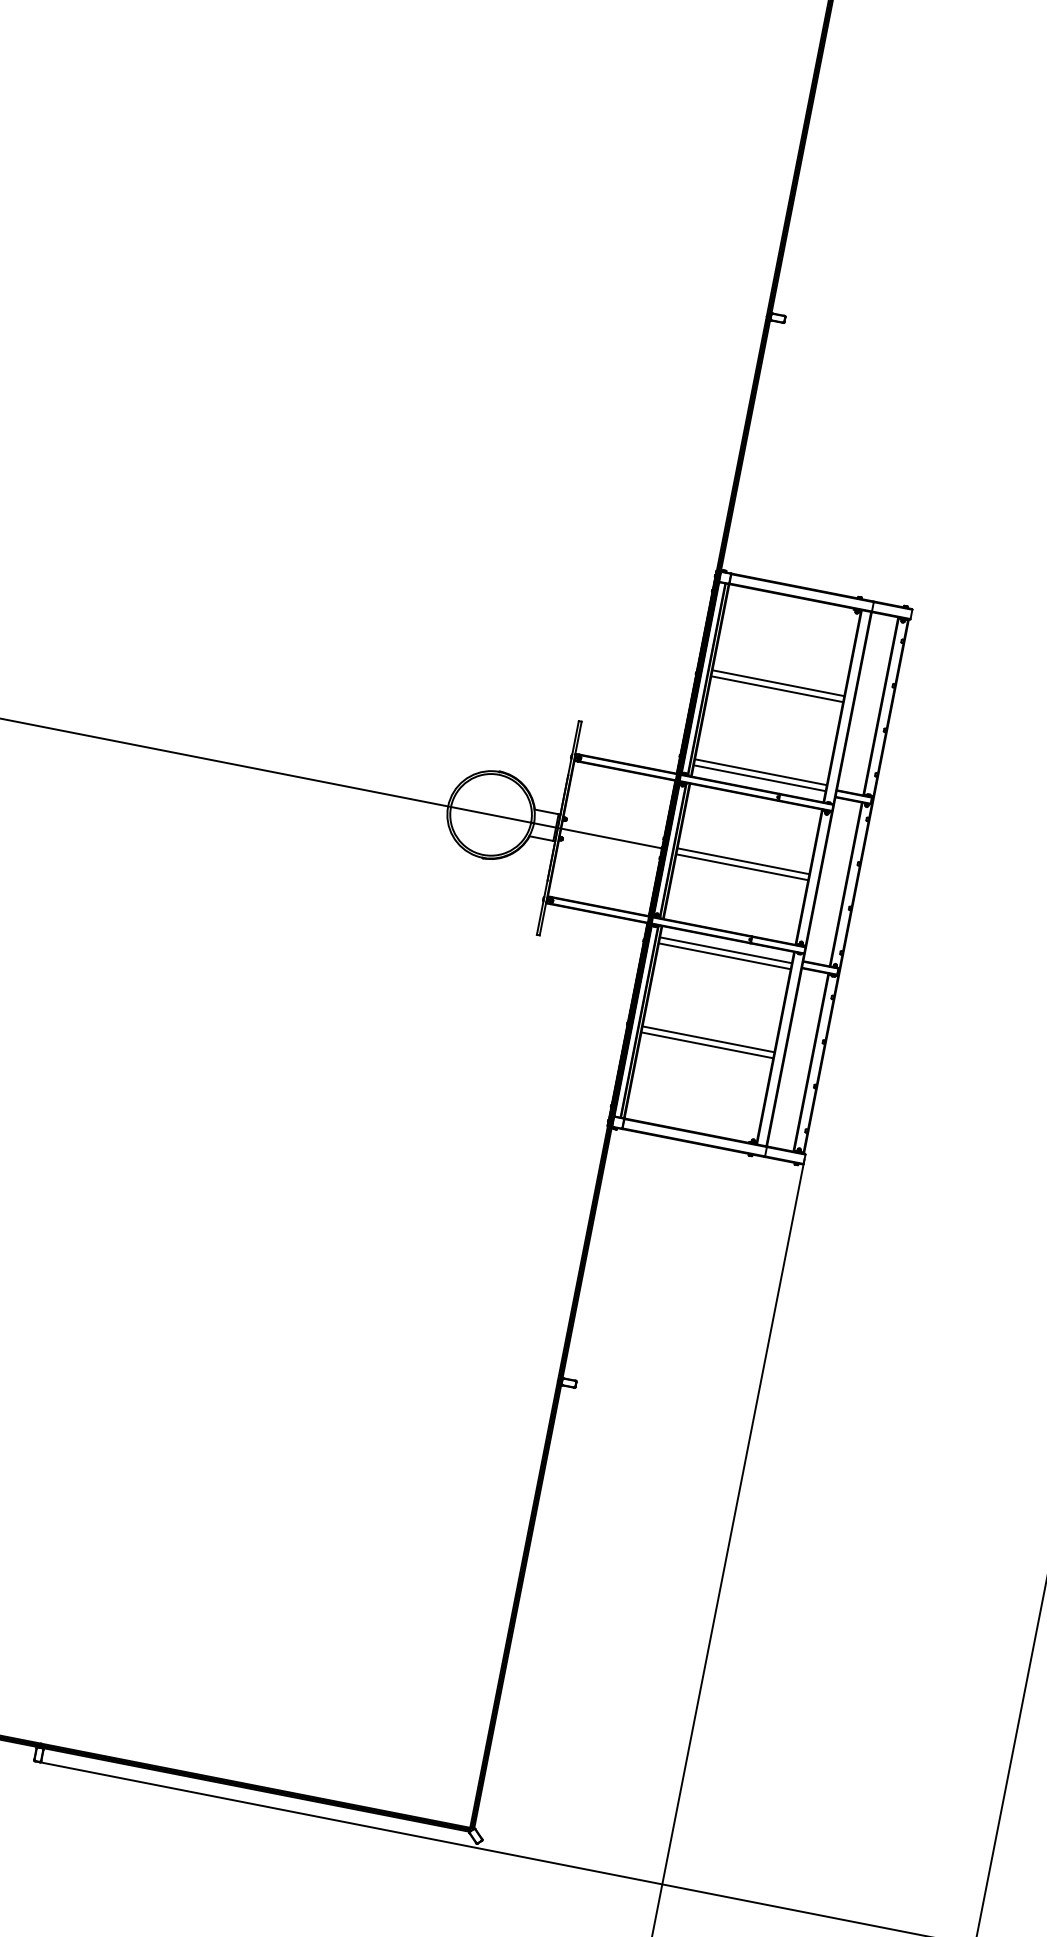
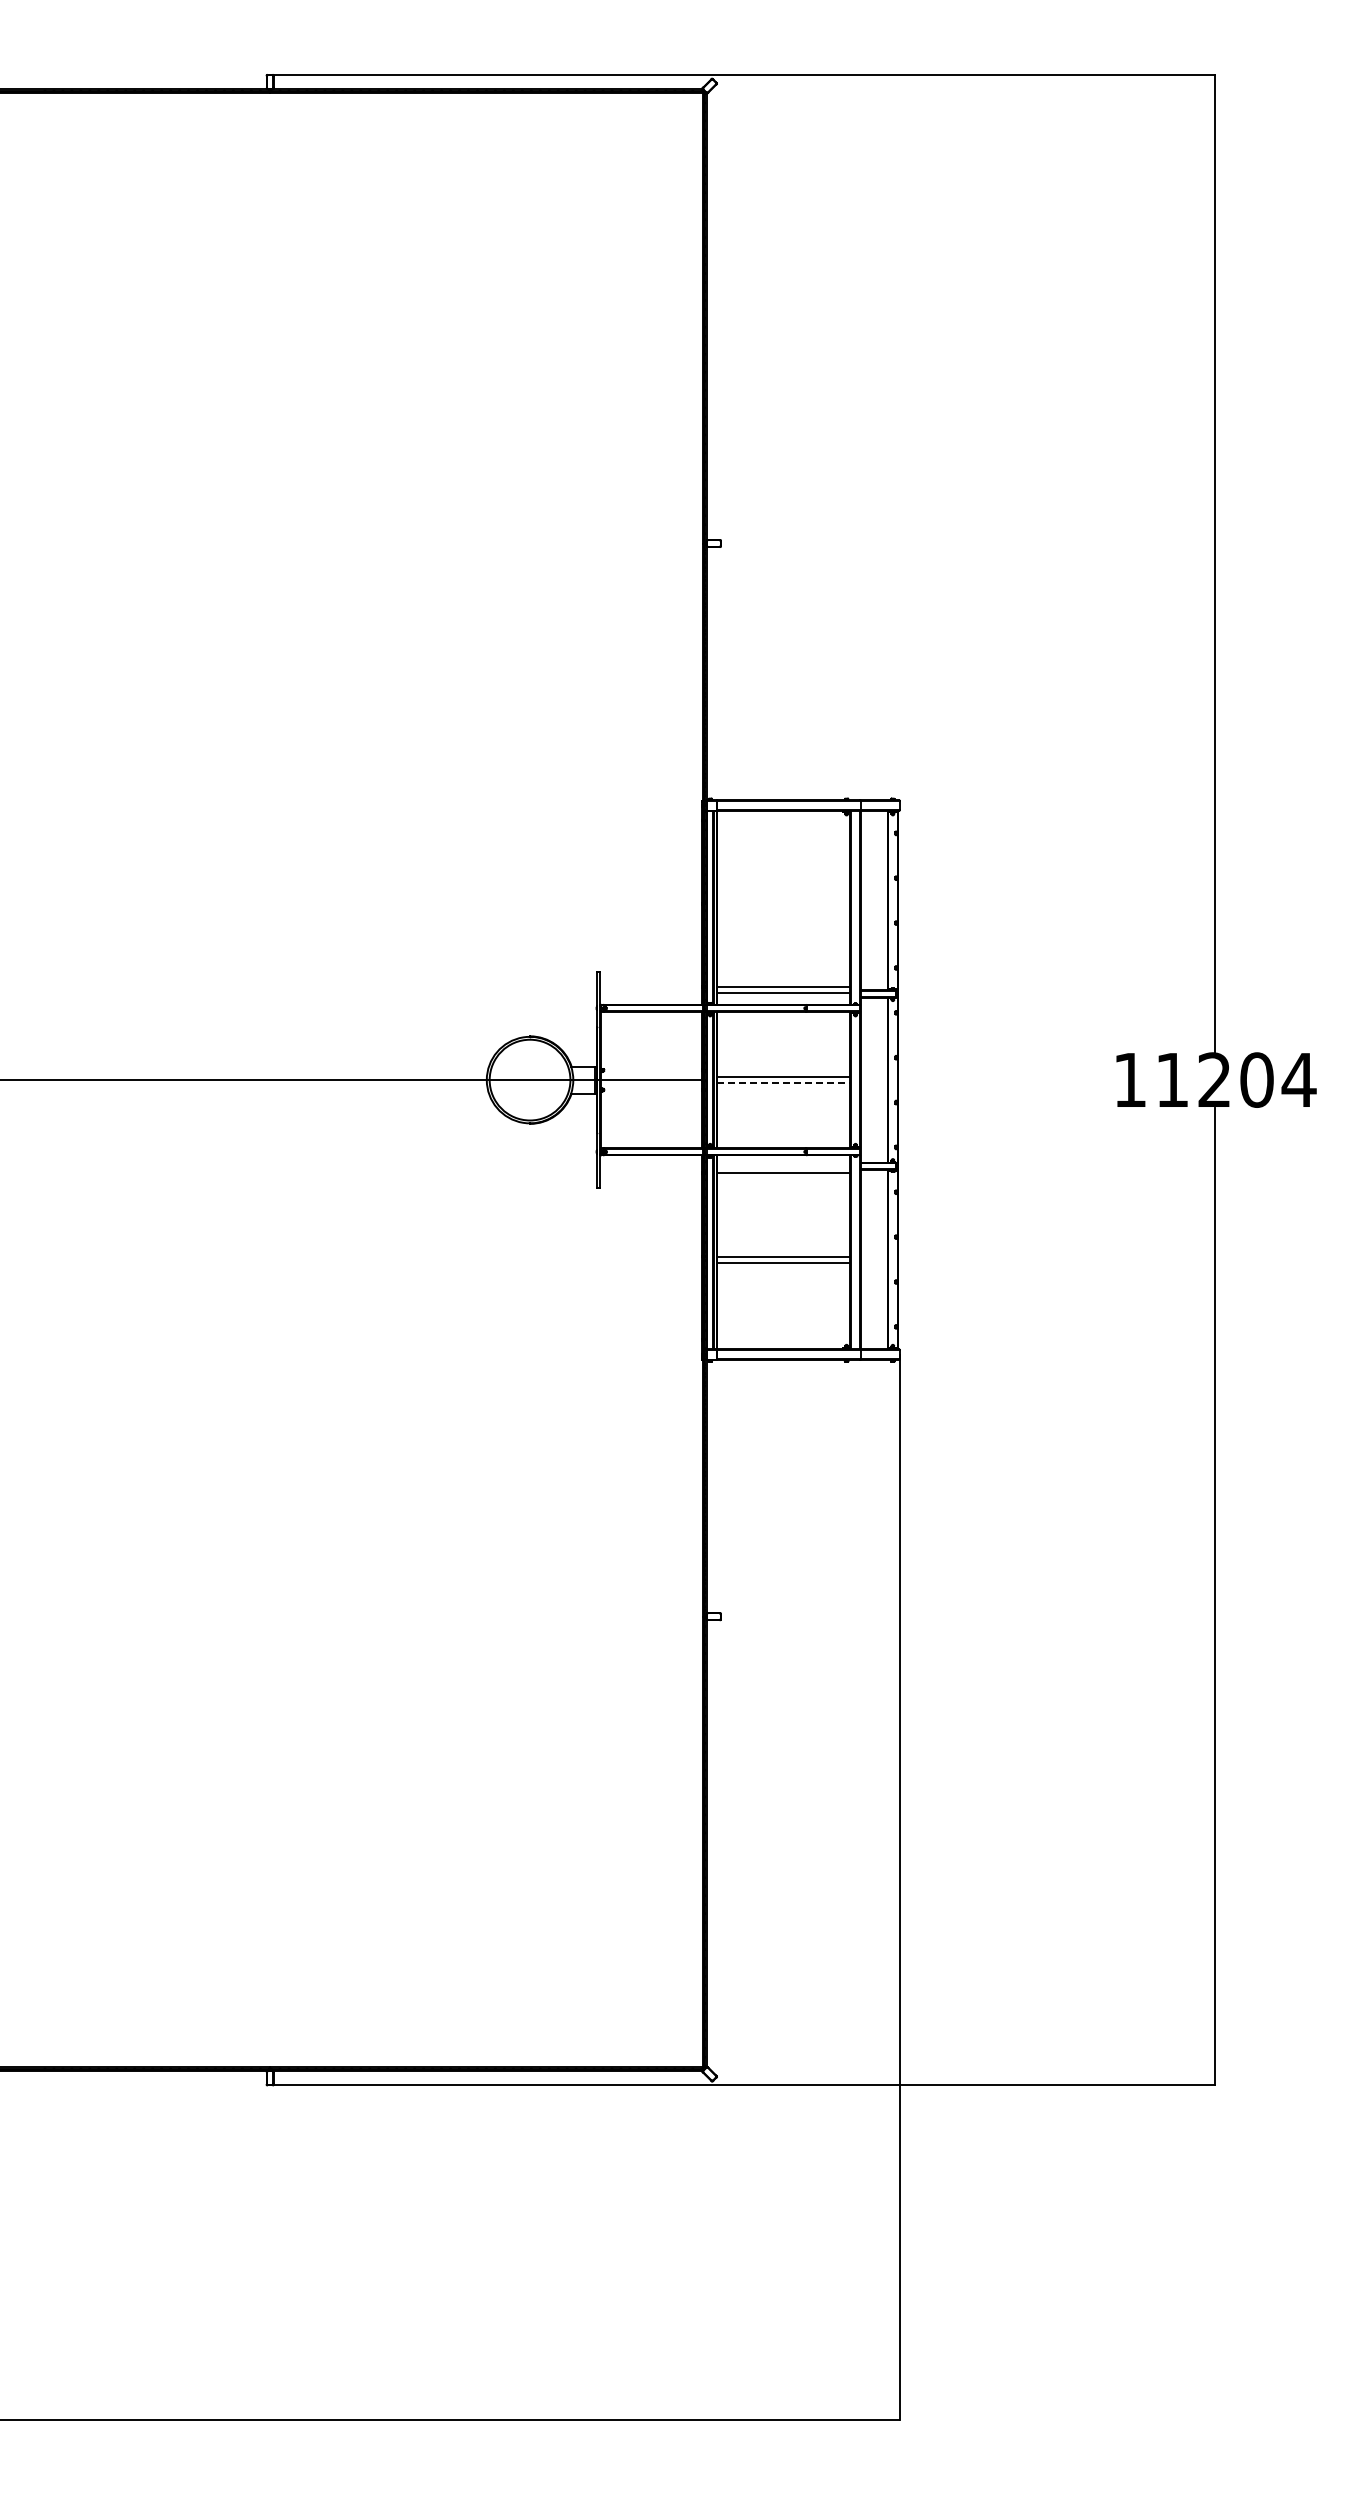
line: (778, 682) -> (783, 897), removed
line: (776, 688) -> (783, 903), removed
line: (742, 867) -> (784, 1083), solid -> dashed
line: (725, 949) -> (783, 1166), removed

